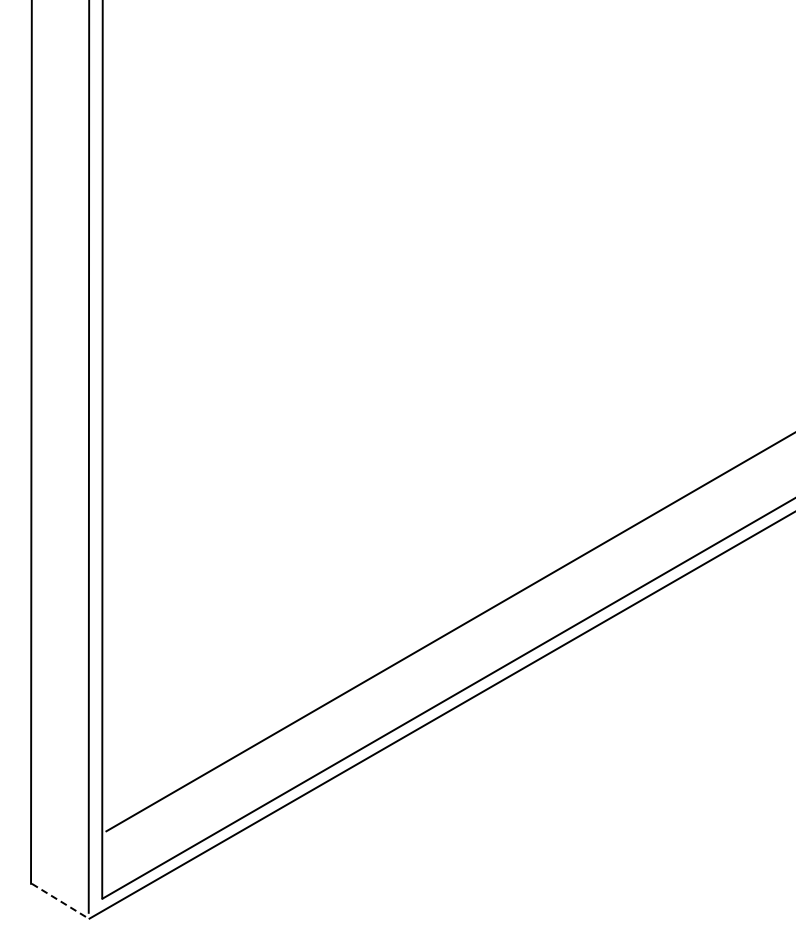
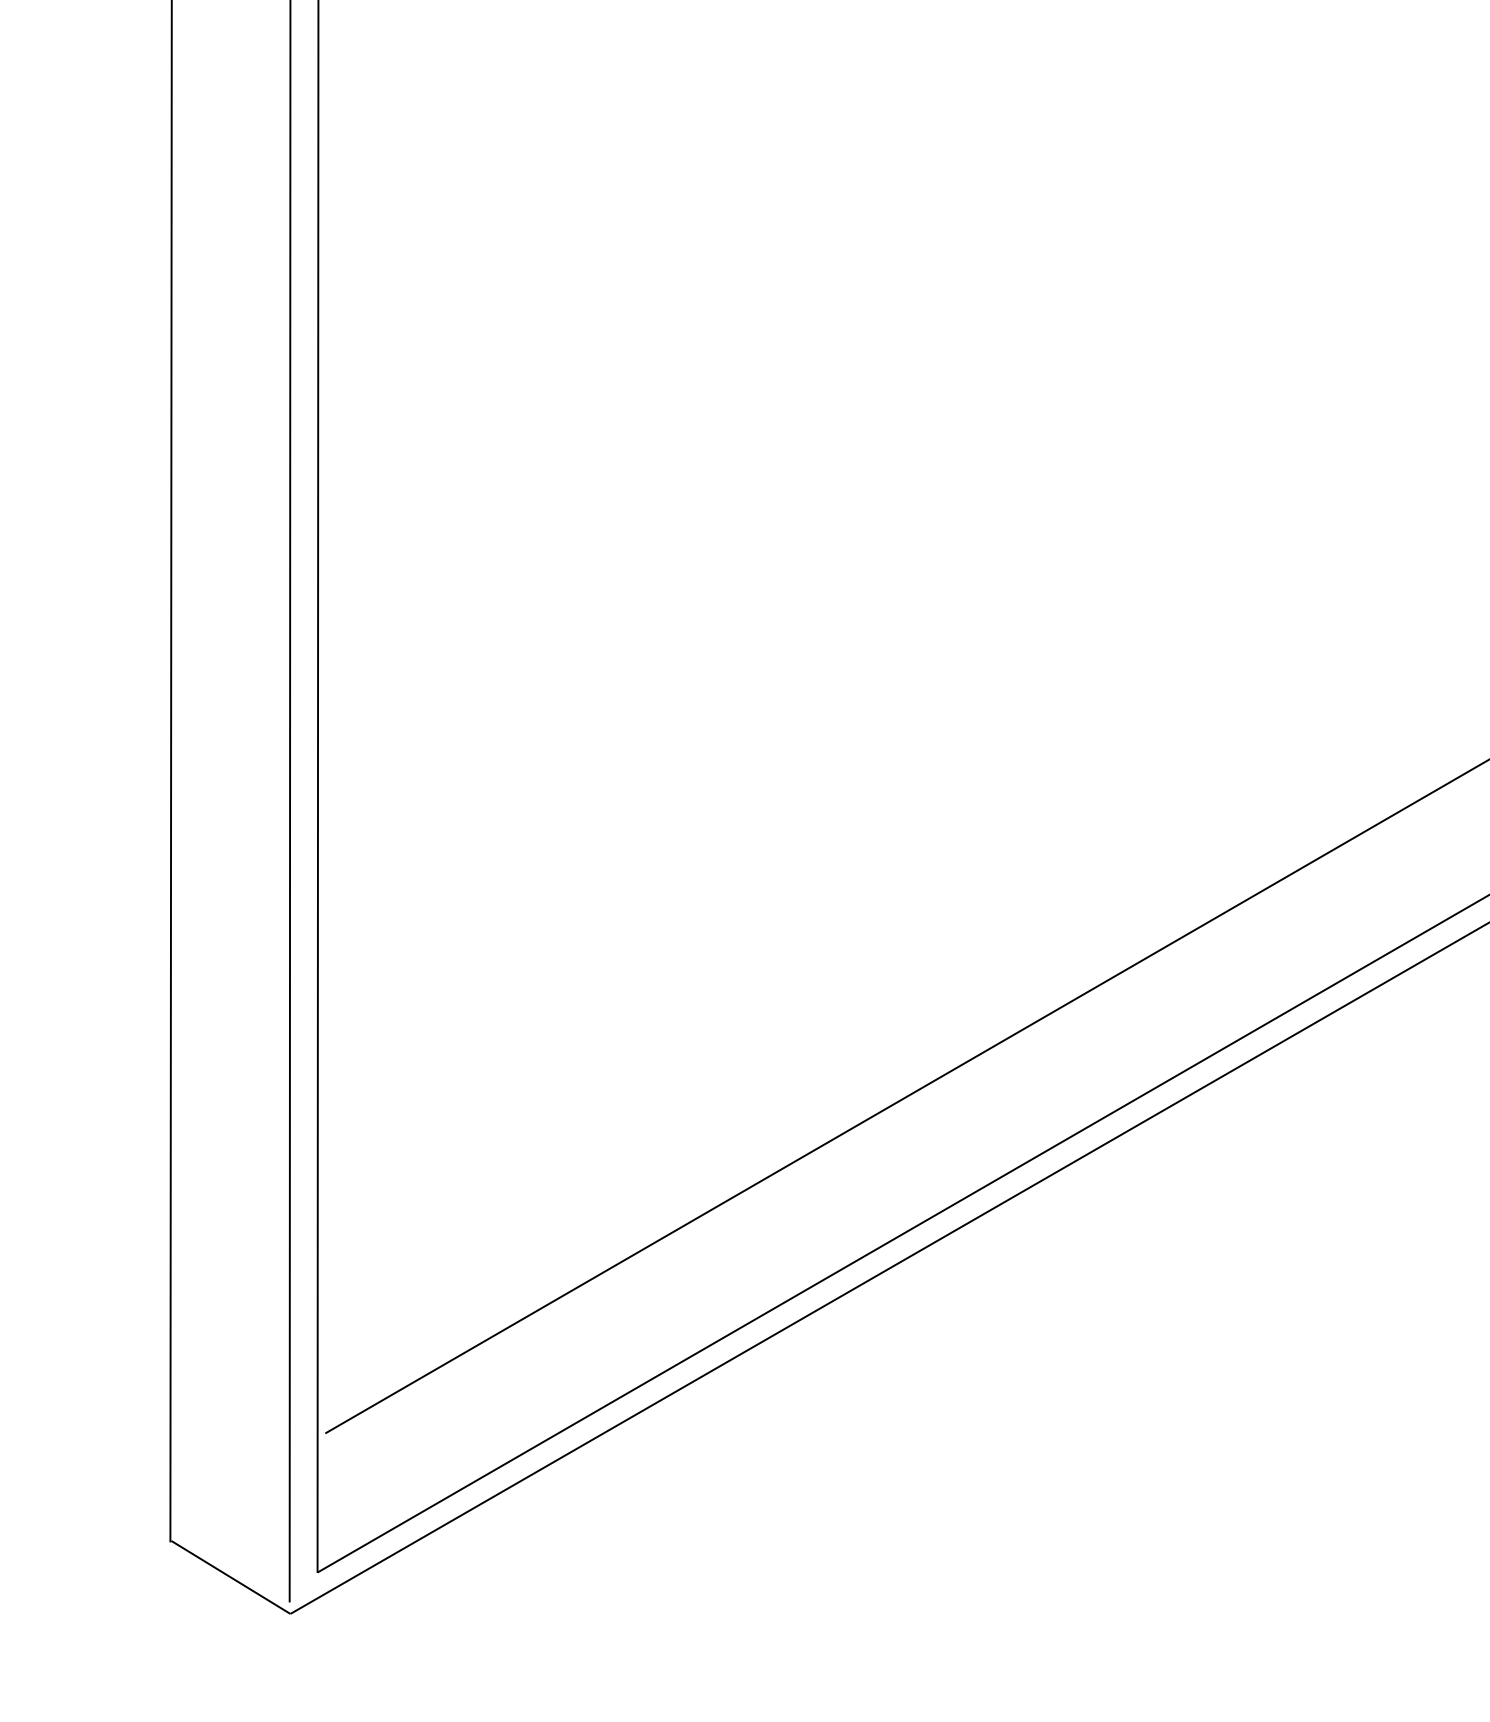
line: (60, 901) -> (231, 1578), dashed -> solid

